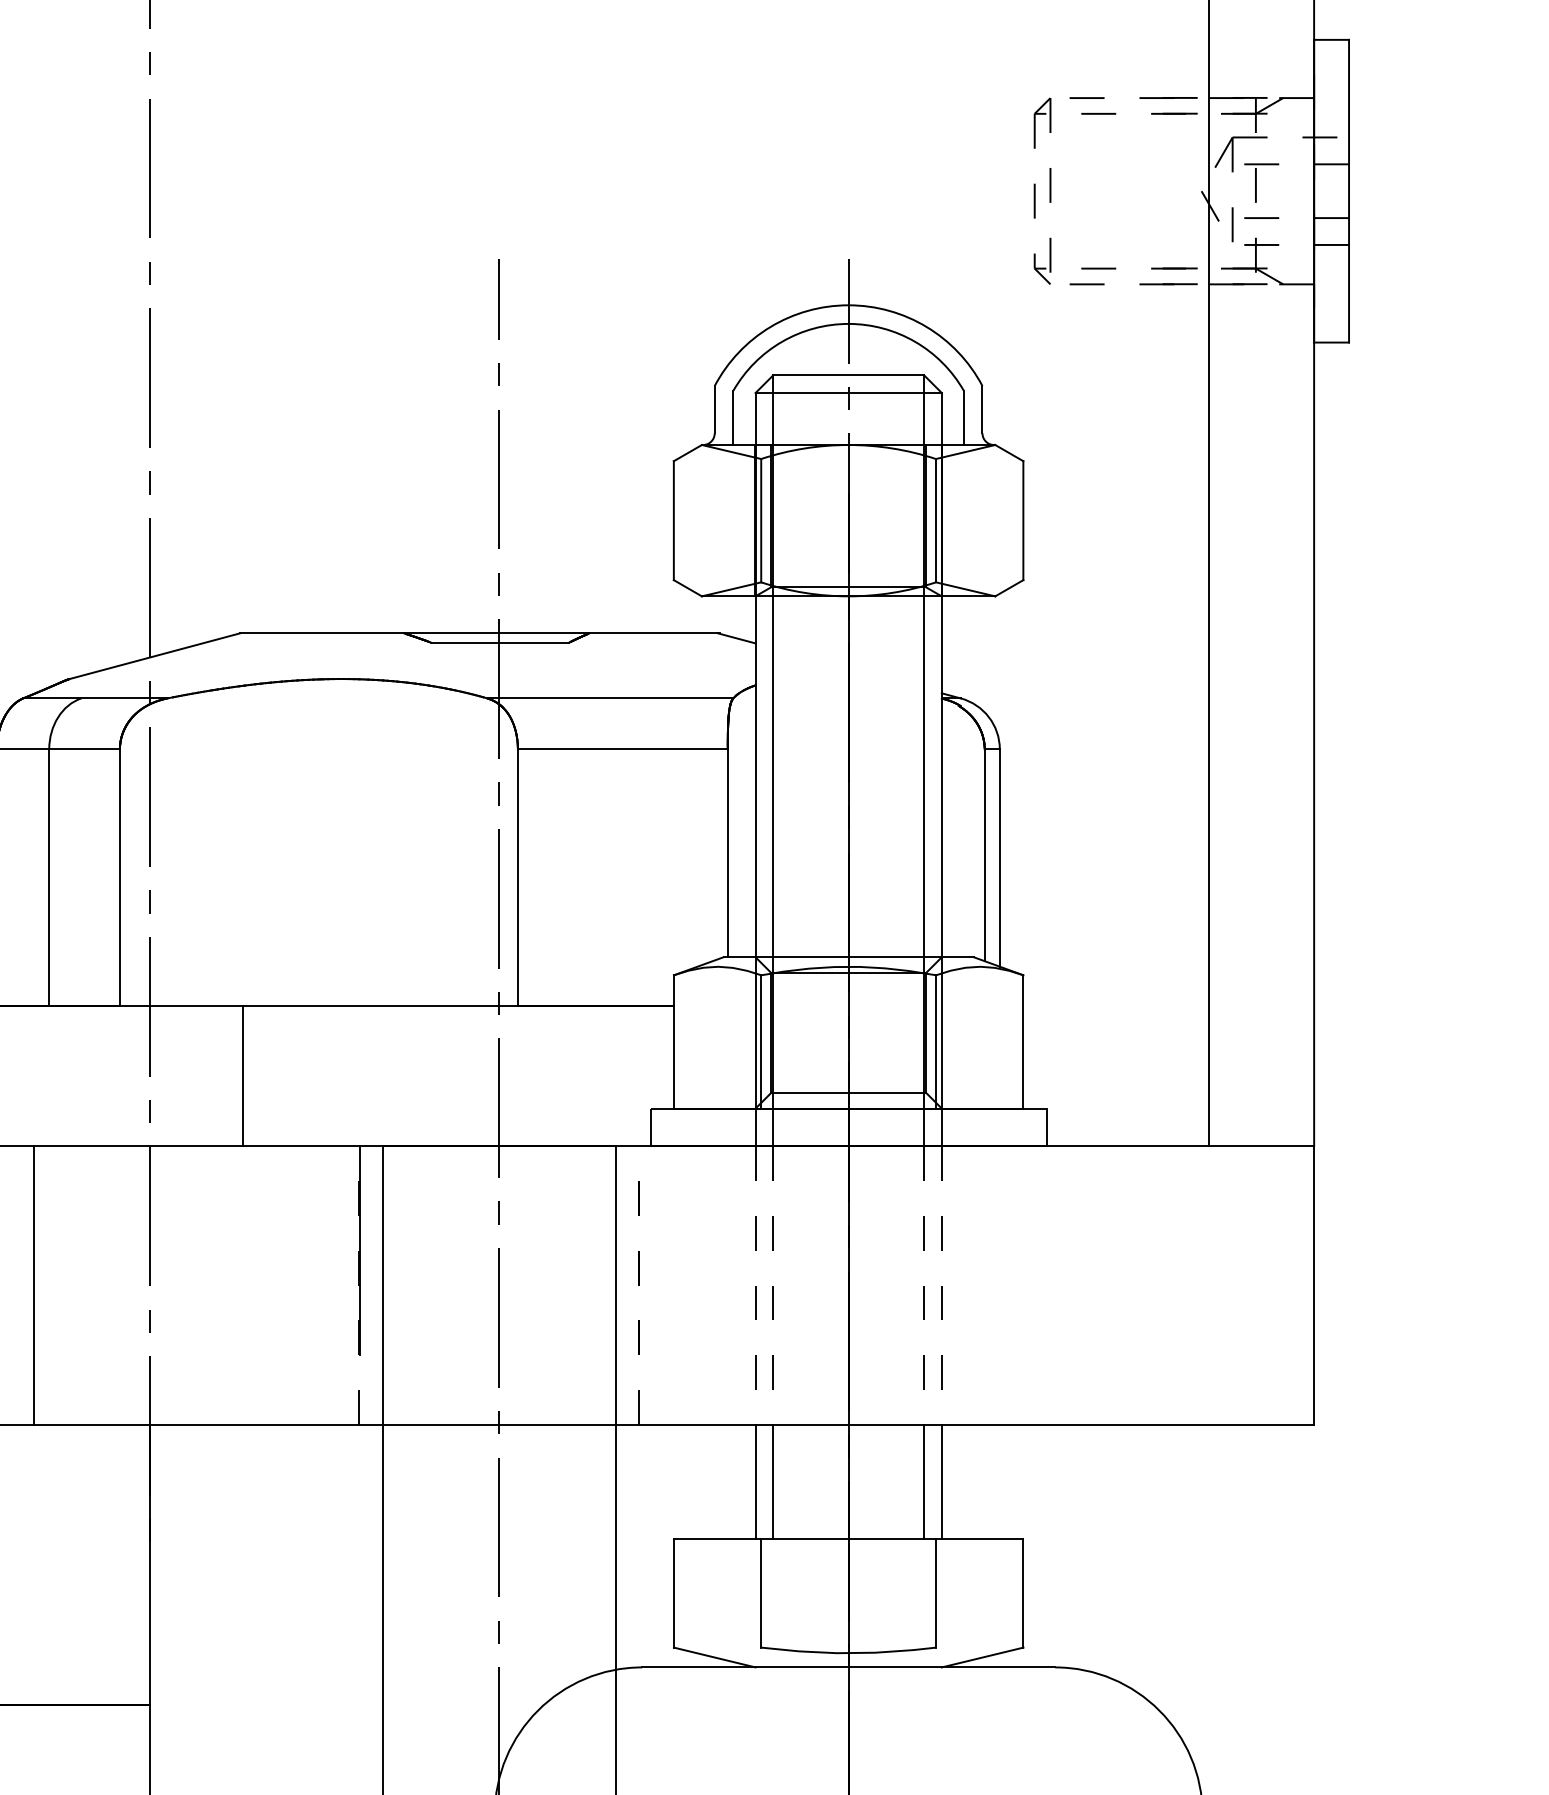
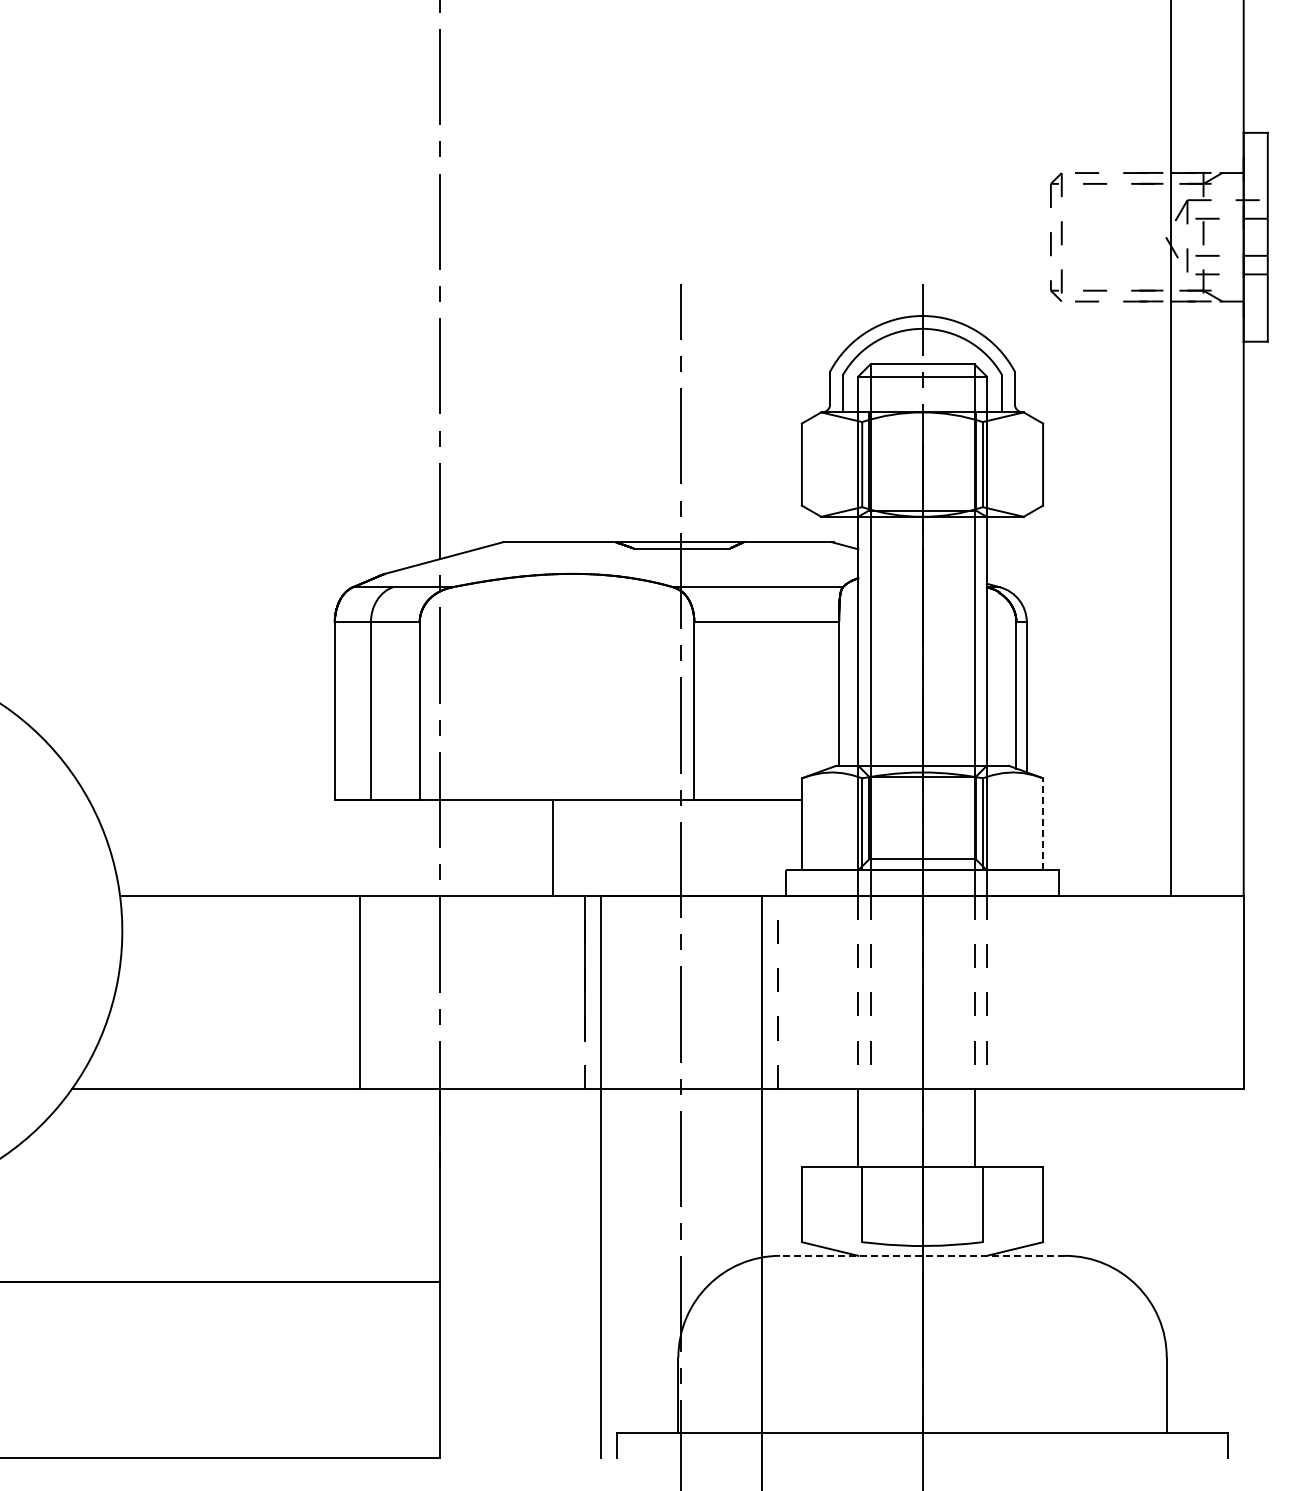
line: (1023, 1042) -> (1043, 824), solid -> dashed
line: (242, 1075) -> (552, 847), moved
line: (773, 1481) -> (870, 1127), removed
line: (941, 1481) -> (986, 1127), removed
line: (848, 1666) -> (922, 1255), solid -> dashed

